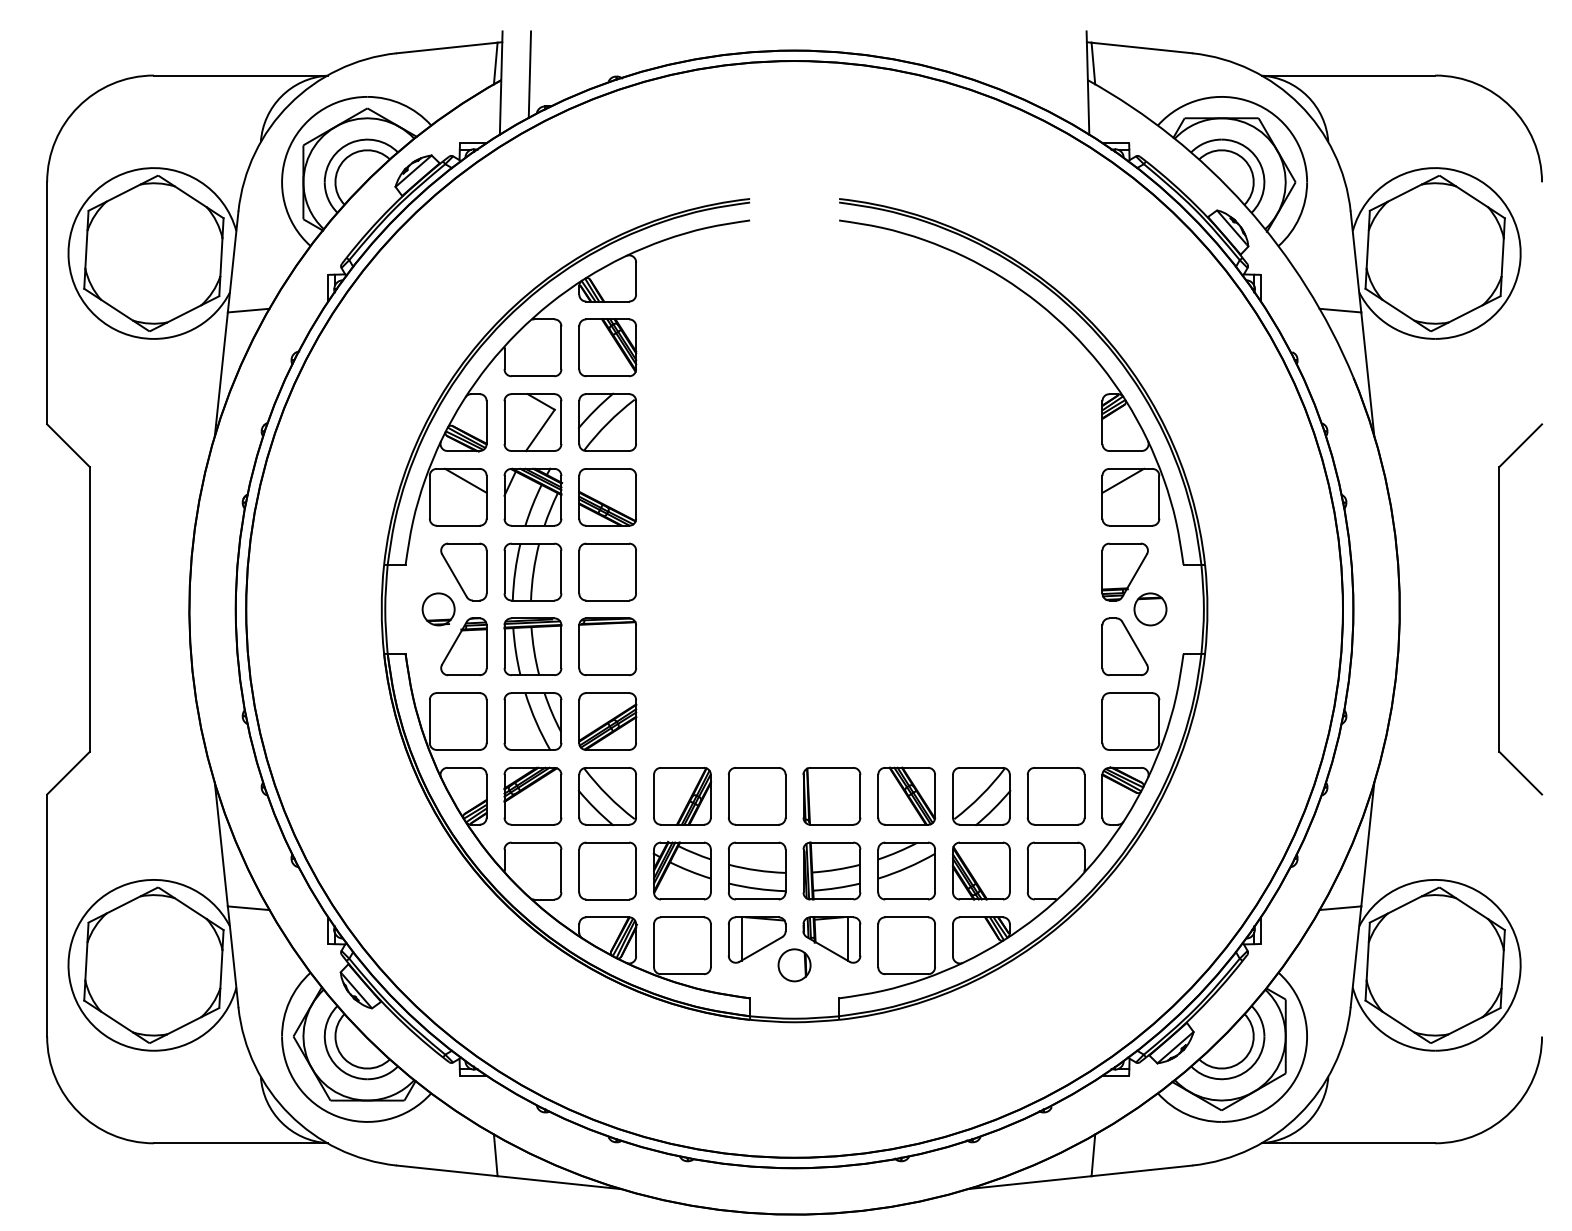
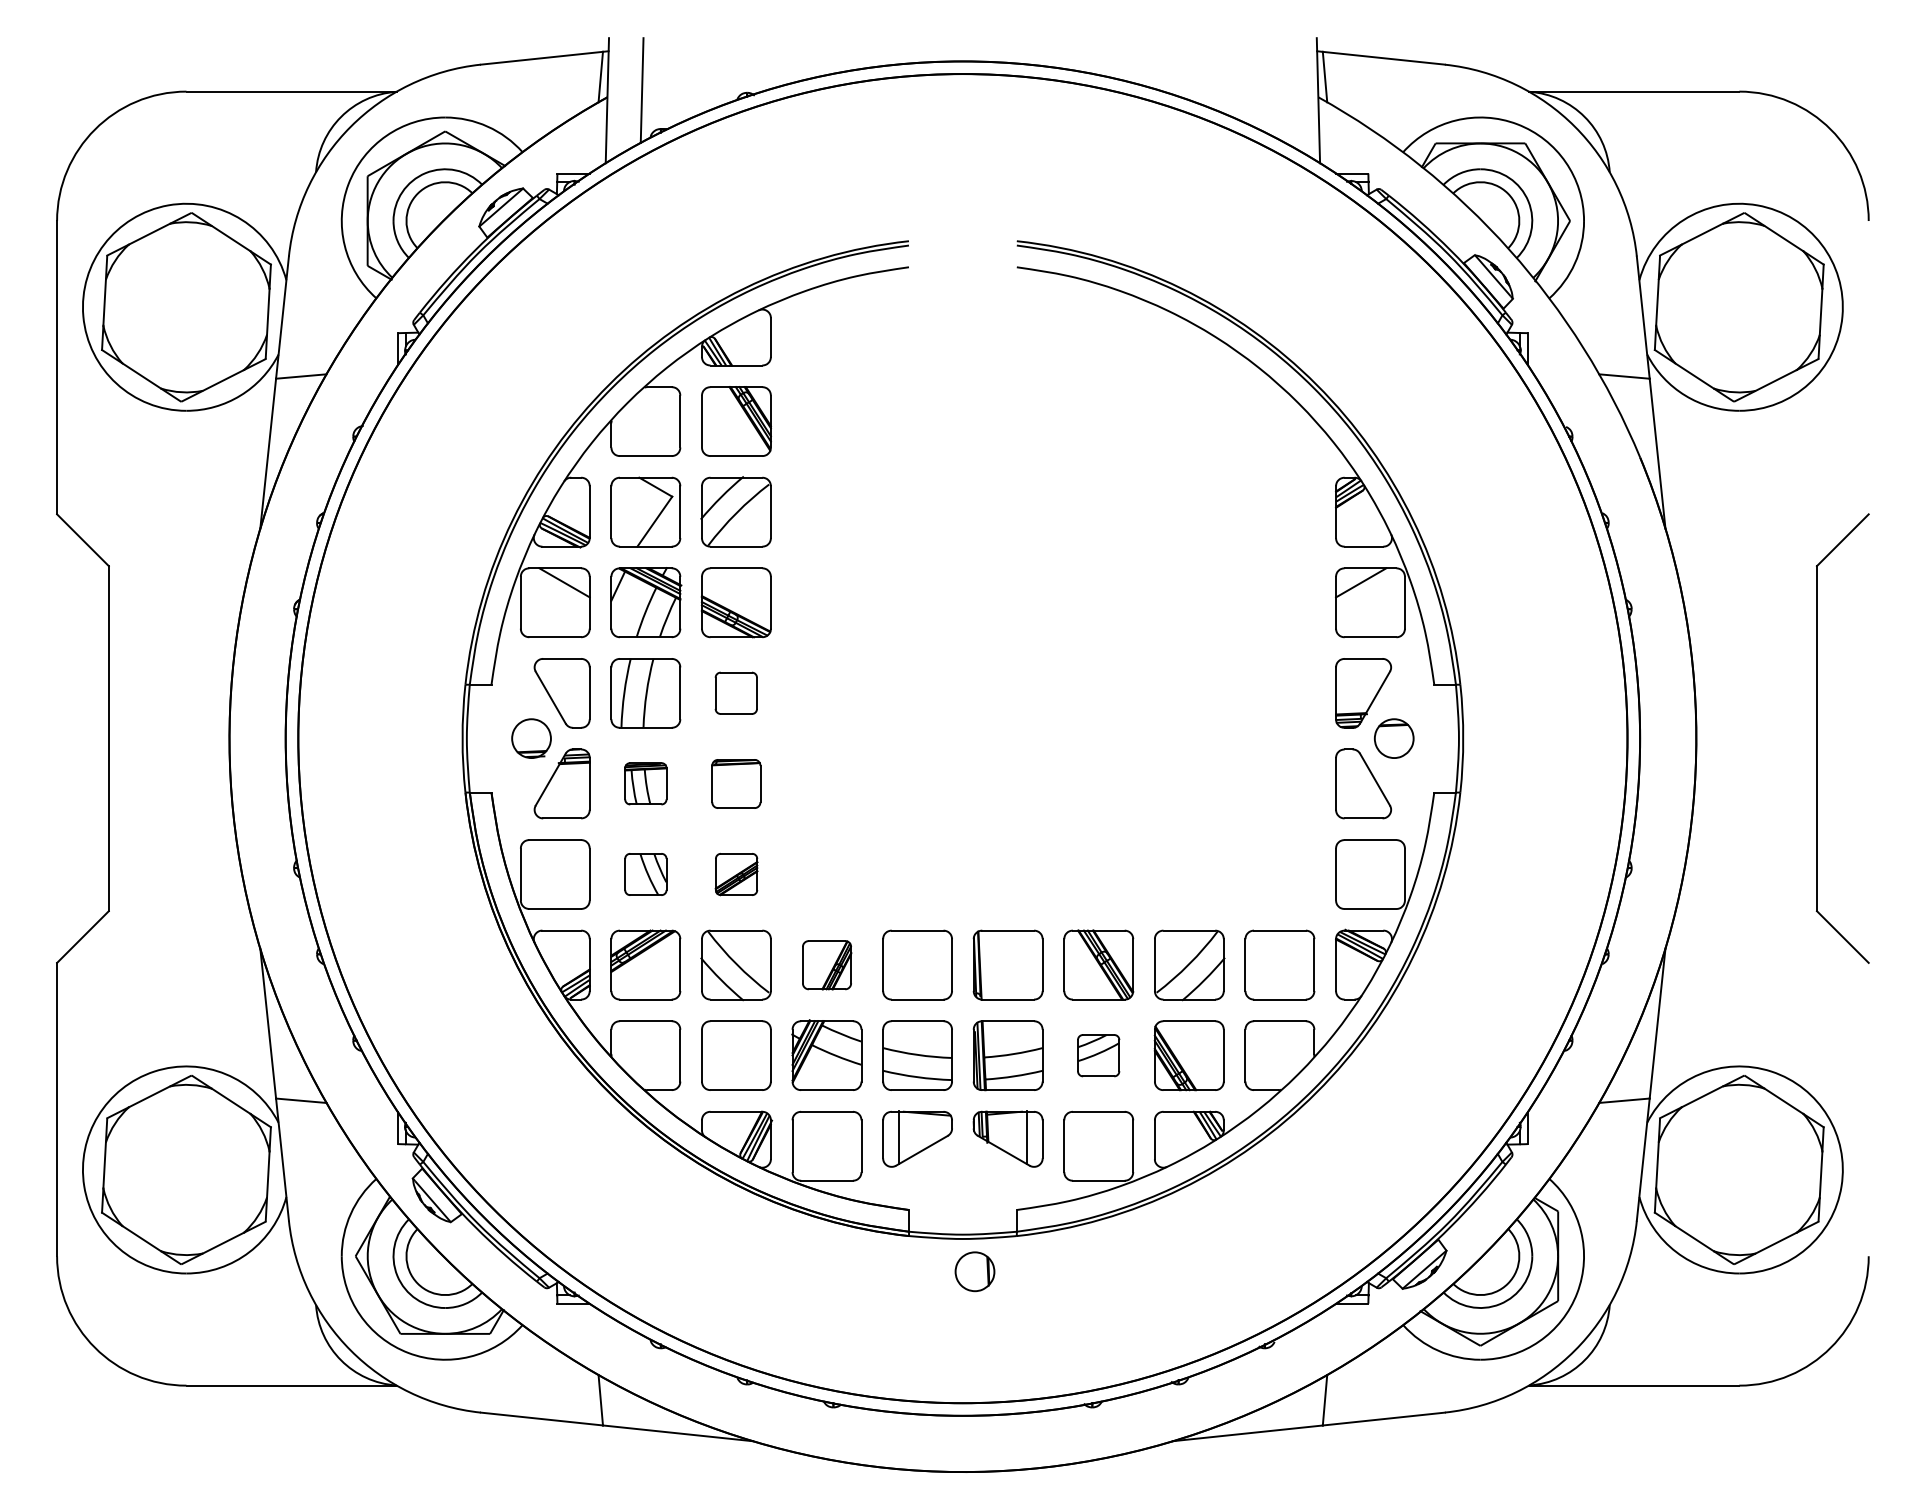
part: (607, 571) -> (736, 692), size x0.6
part: (532, 646) -> (645, 783), size x0.6
part: (607, 646) -> (736, 783), size x0.7
part: (532, 721) -> (645, 874), size x0.6
part: (607, 721) -> (736, 874), size x0.6
part: (682, 796) -> (827, 965), size x0.7
part: (906, 870) -> (1098, 1055), size x0.6
part: (794, 965) -> (974, 1271), moved

